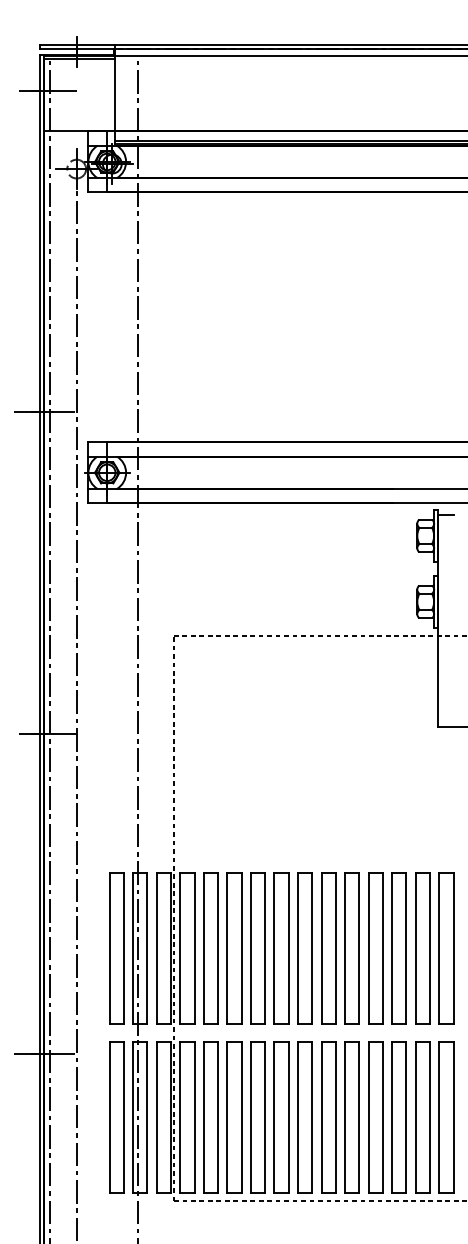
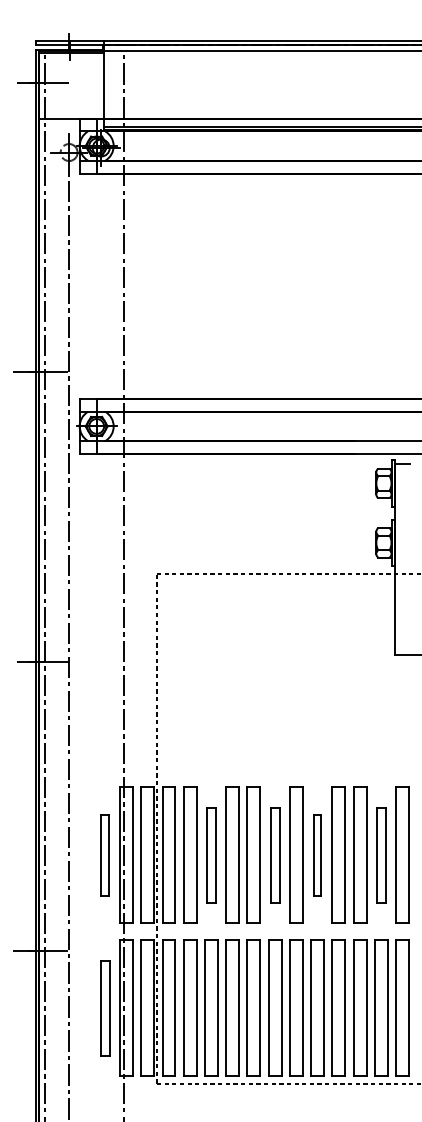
part: (116, 948) -> (105, 855), size x0.6
part: (234, 948) -> (211, 855), size x0.7
part: (304, 948) -> (274, 855), size x0.7
part: (351, 948) -> (316, 855), size x0.6
part: (422, 948) -> (381, 855), size x0.7
part: (116, 1117) -> (105, 1007), size x0.7

